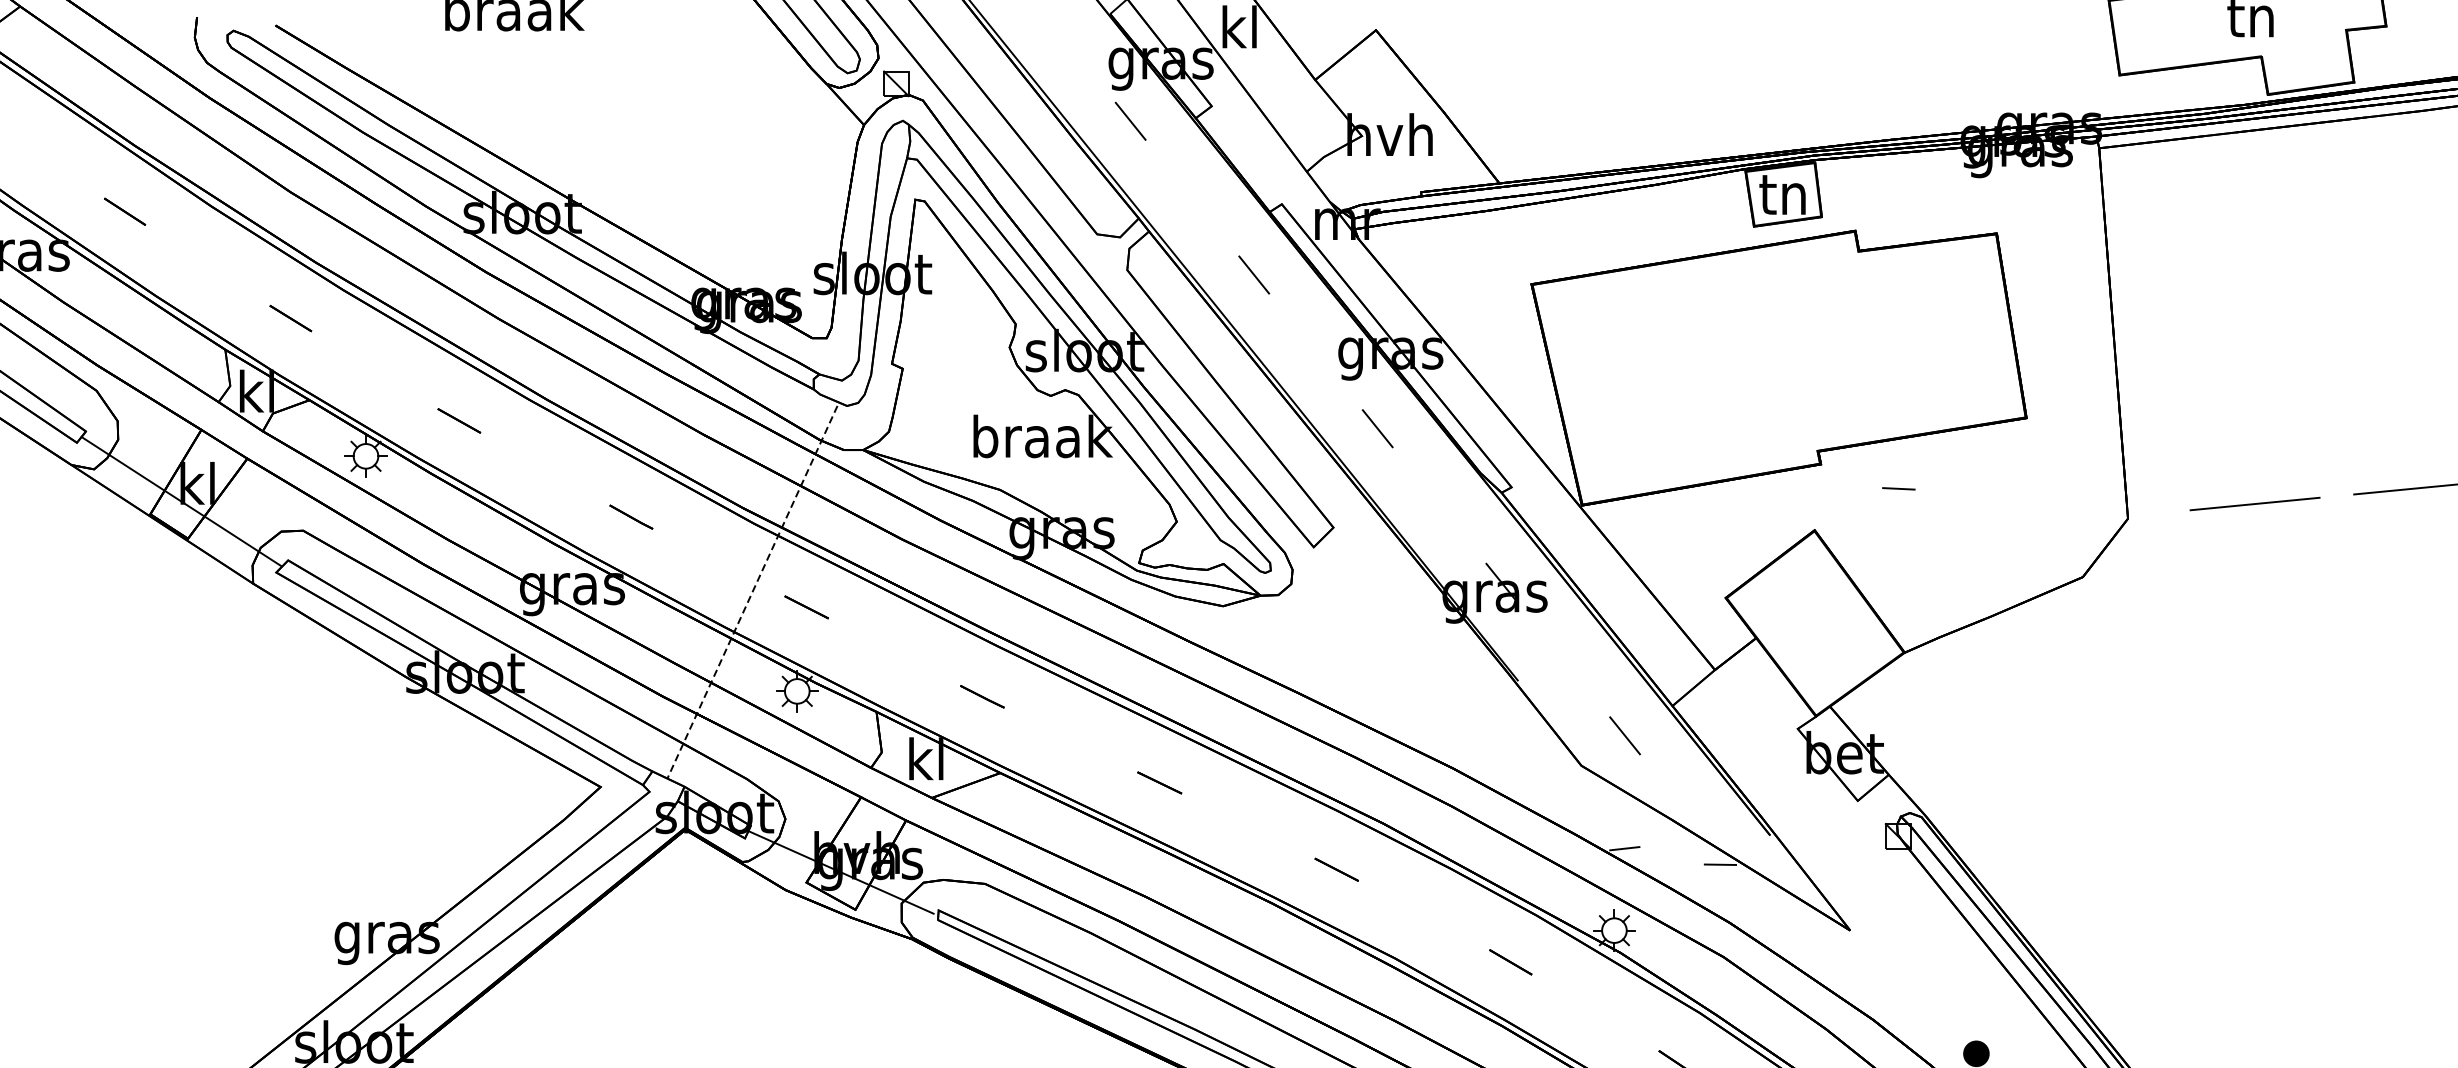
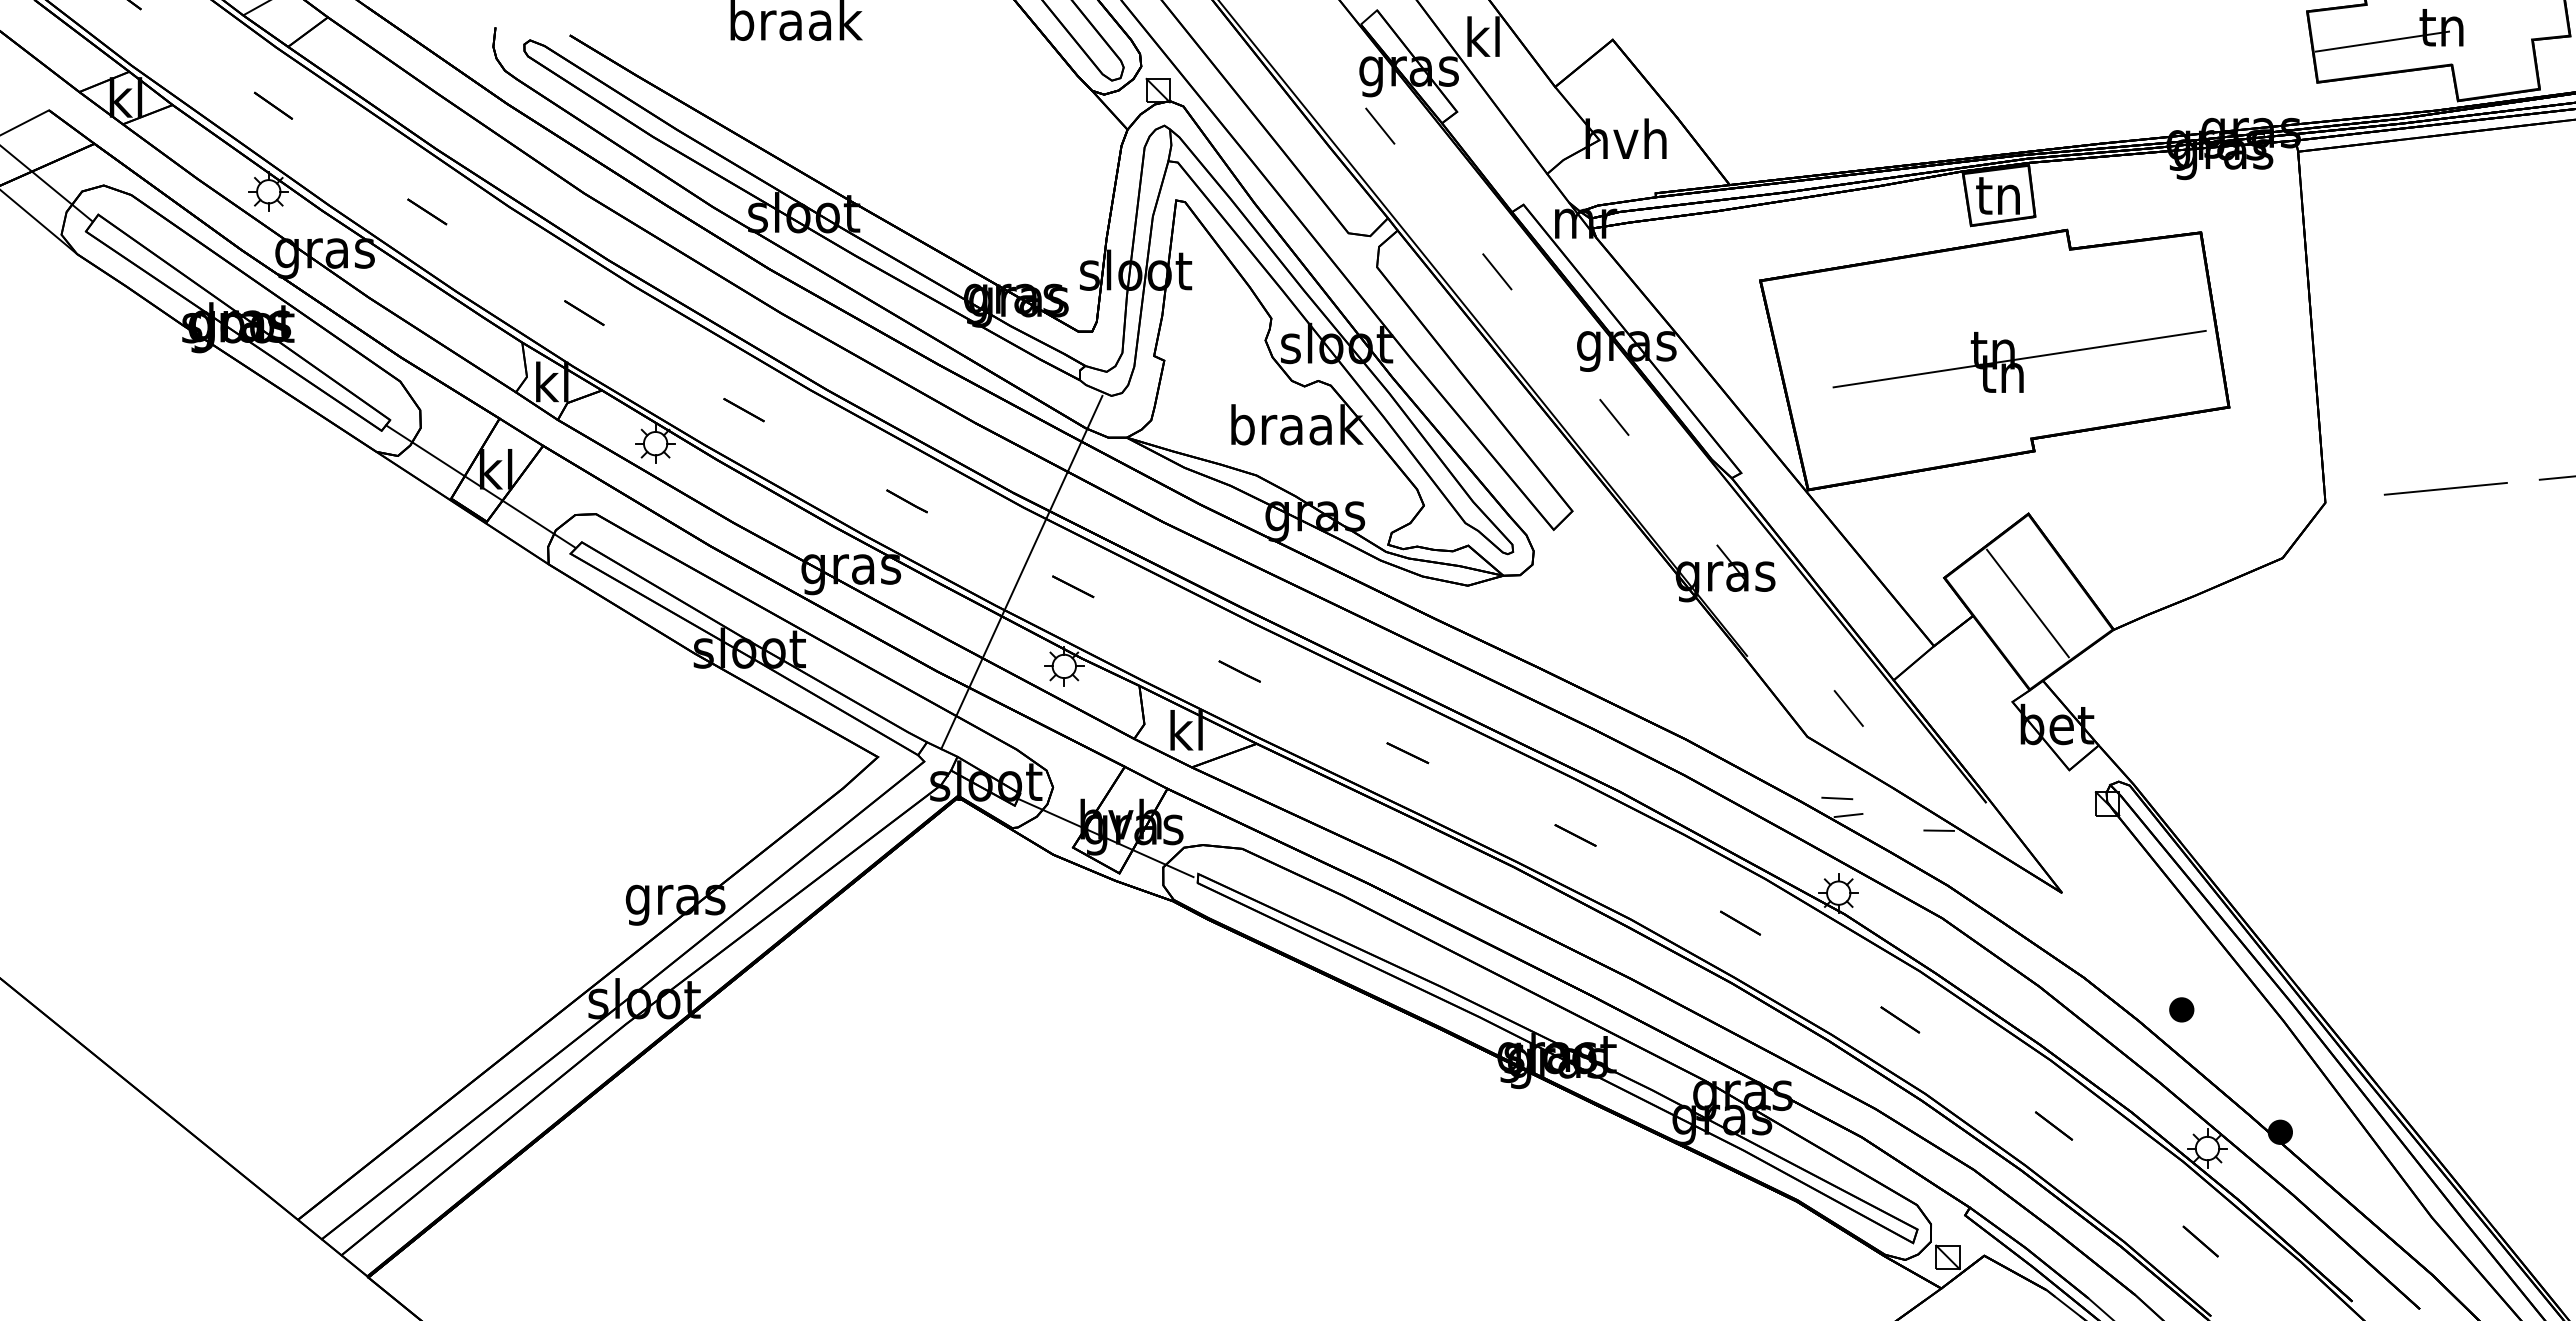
line: (2188, 31) -> (2382, 41), added
part: (1805, 369) -> (2019, 361), added
line: (1899, 488) -> (1837, 798), moved
line: (752, 592) -> (1021, 572), dashed -> solid
line: (1813, 625) -> (2027, 603), added

